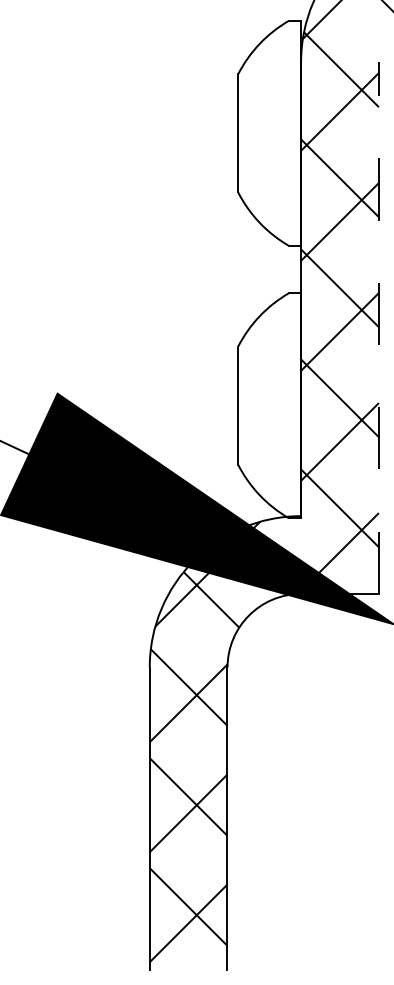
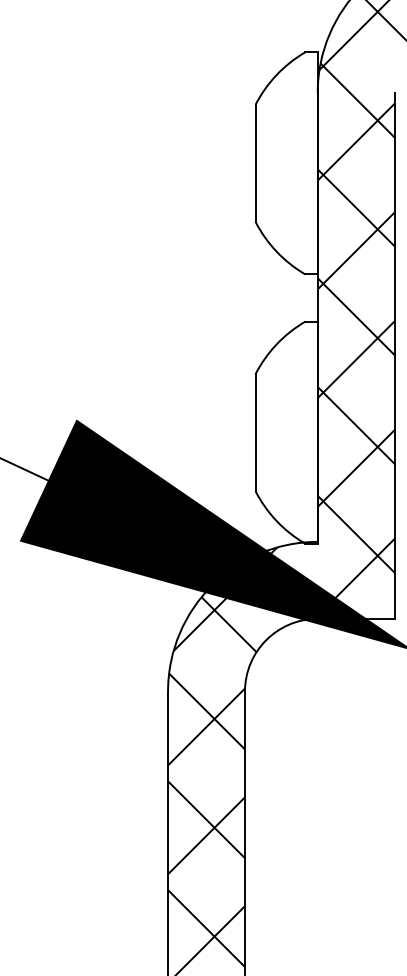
line: (378, 327) -> (394, 355), dashed -> solid

